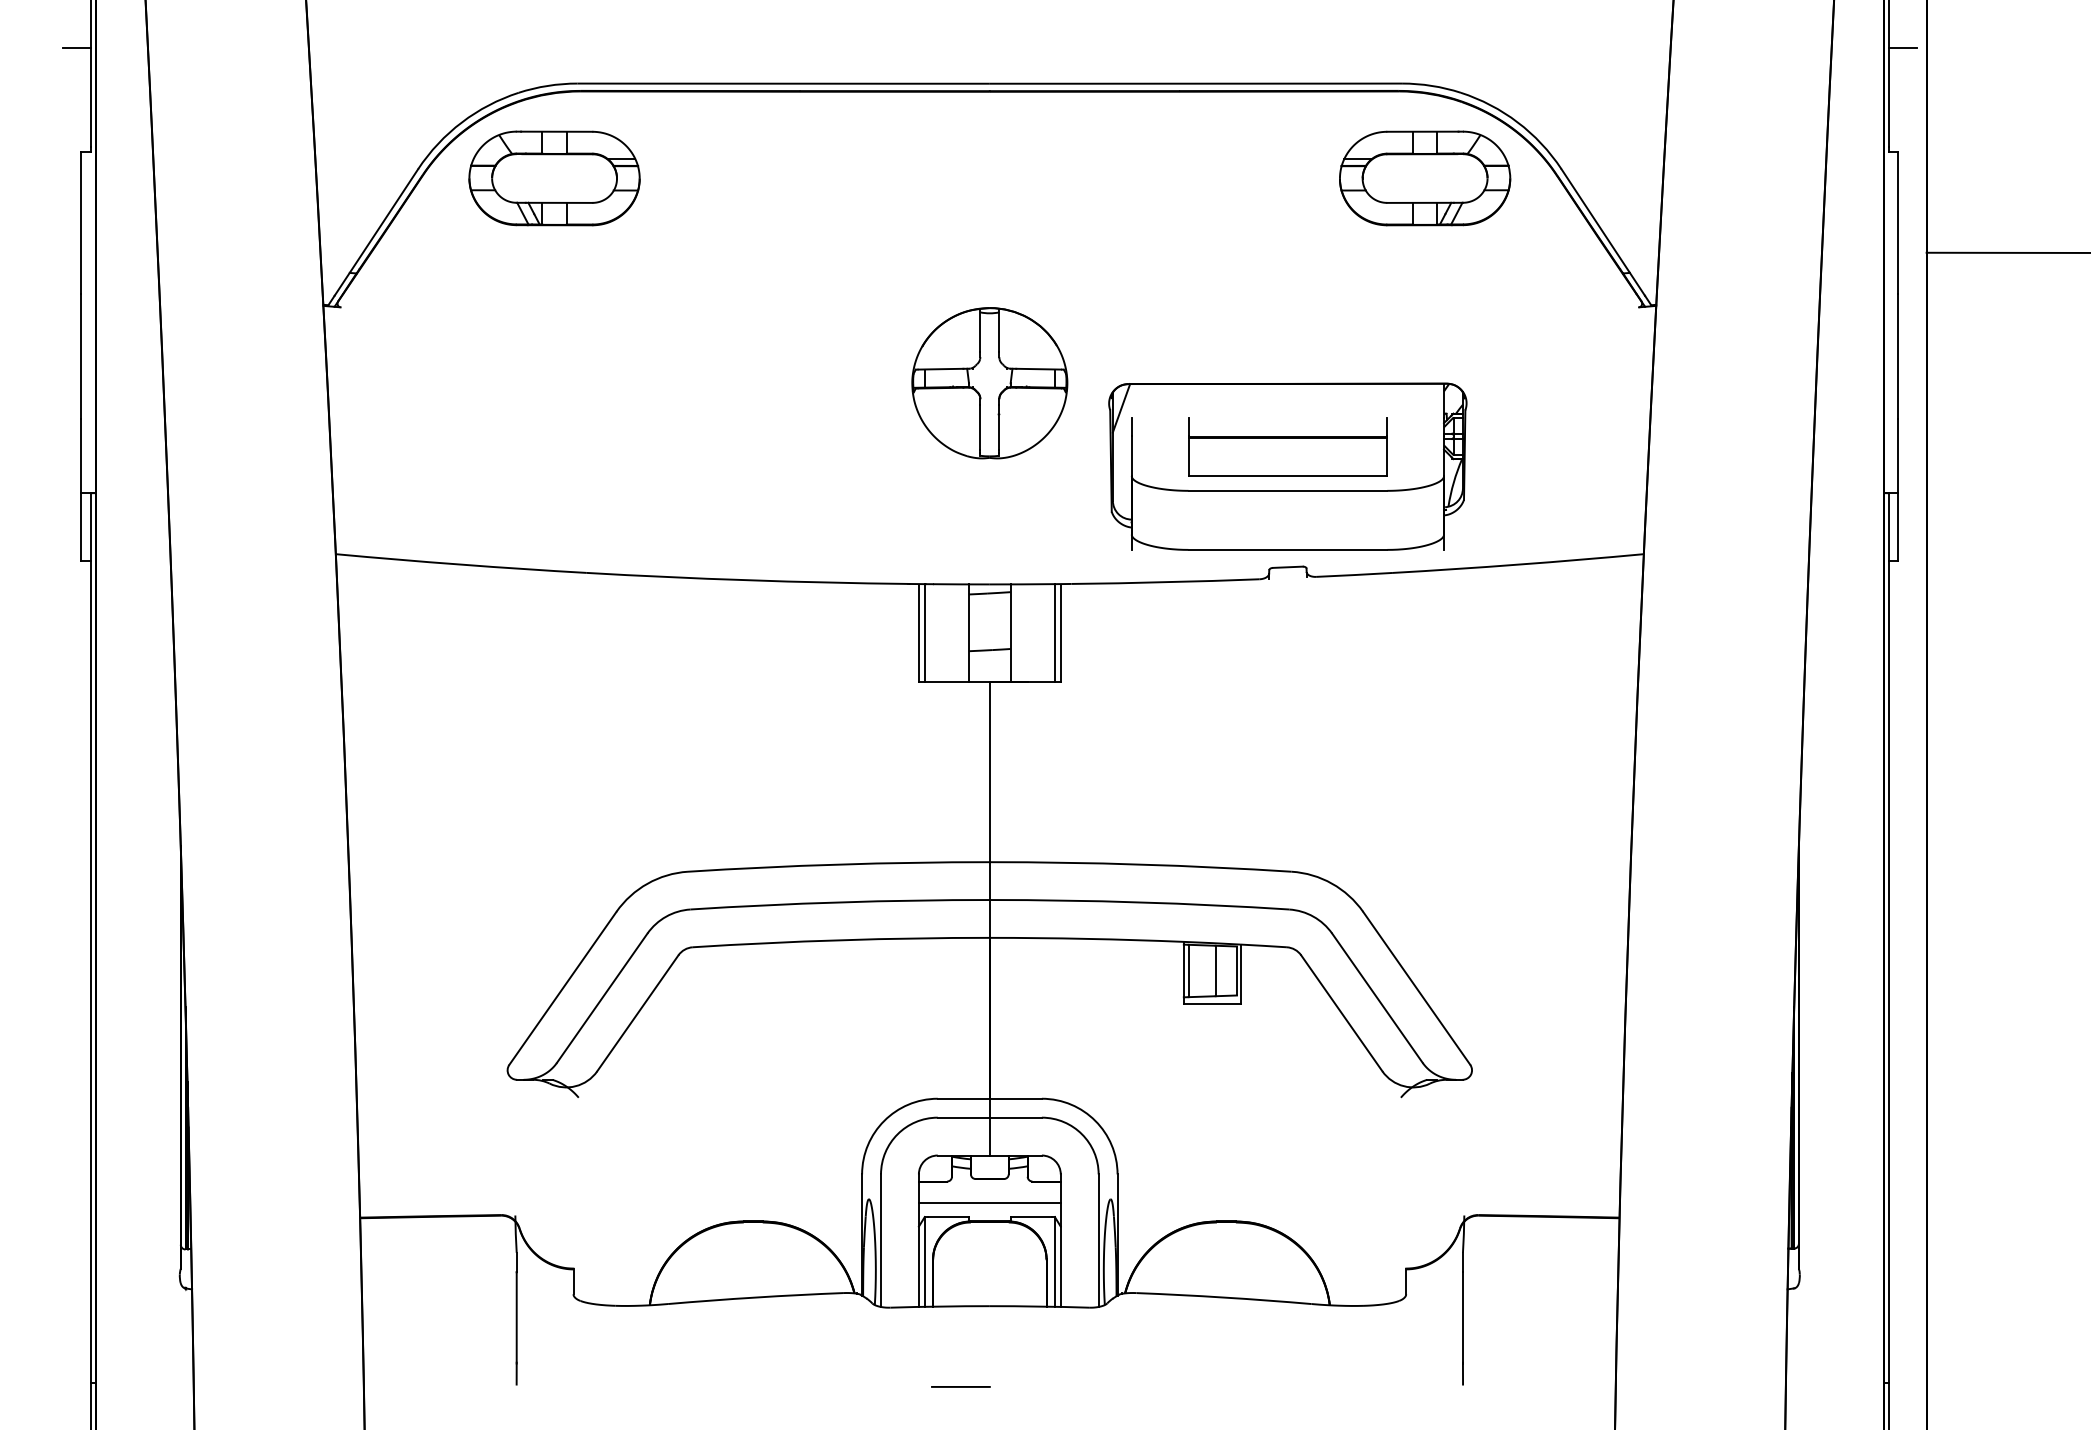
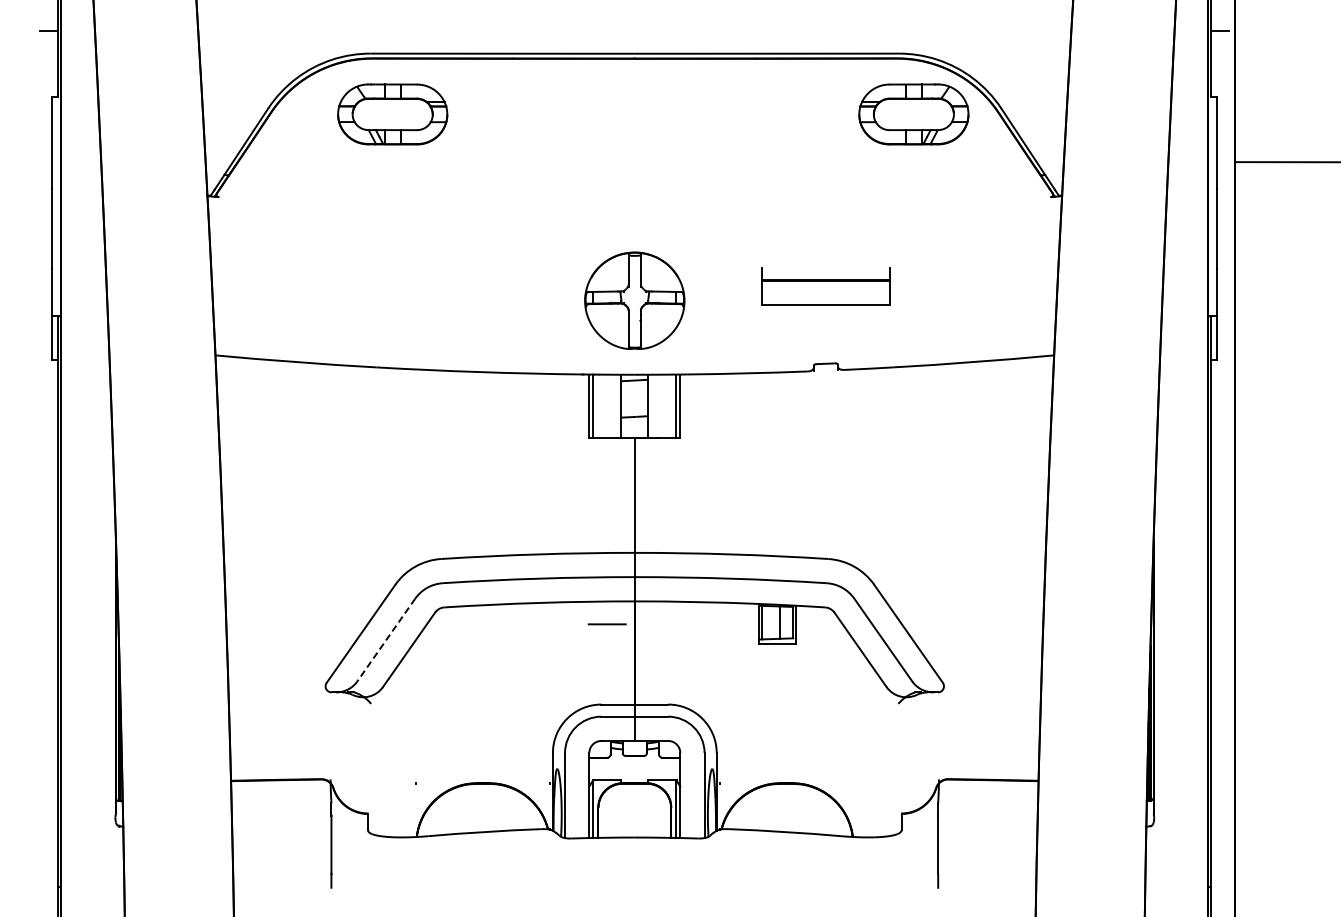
part: (554, 178) -> (392, 114), moved
part: (989, 382) -> (634, 300), moved
part: (1287, 467) -> (825, 299), removed
line: (602, 998) -> (386, 640), solid -> dashed
line: (989, 1203) -> (634, 771), removed
line: (959, 1387) -> (606, 624), moved

